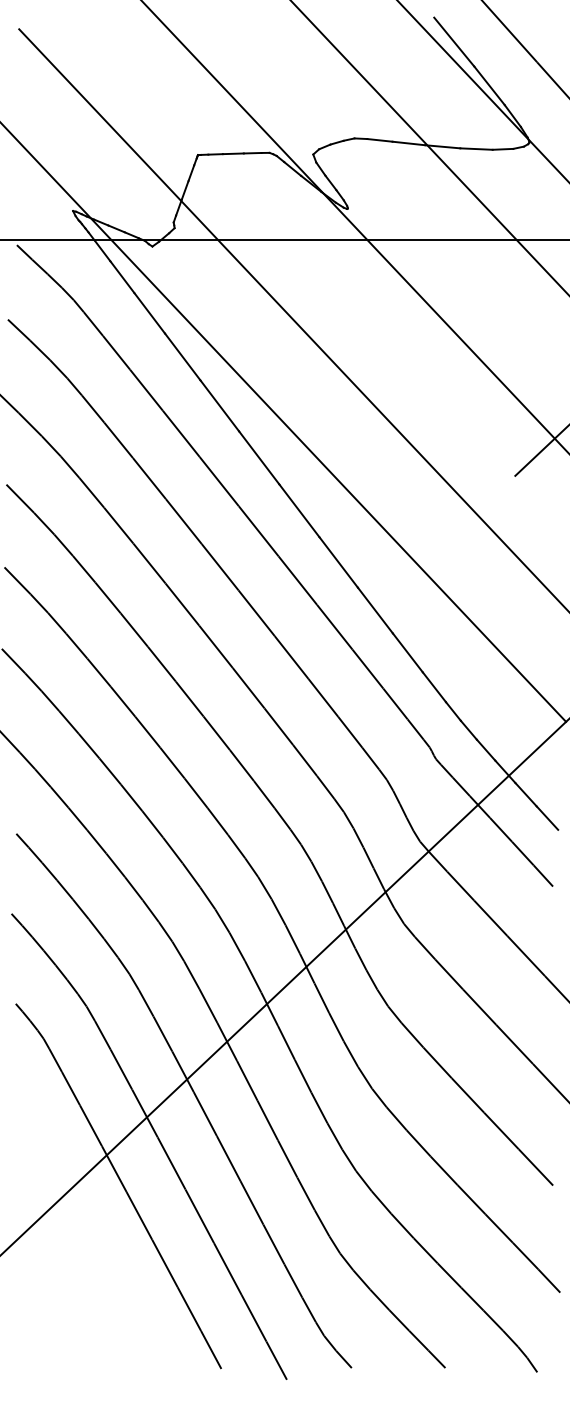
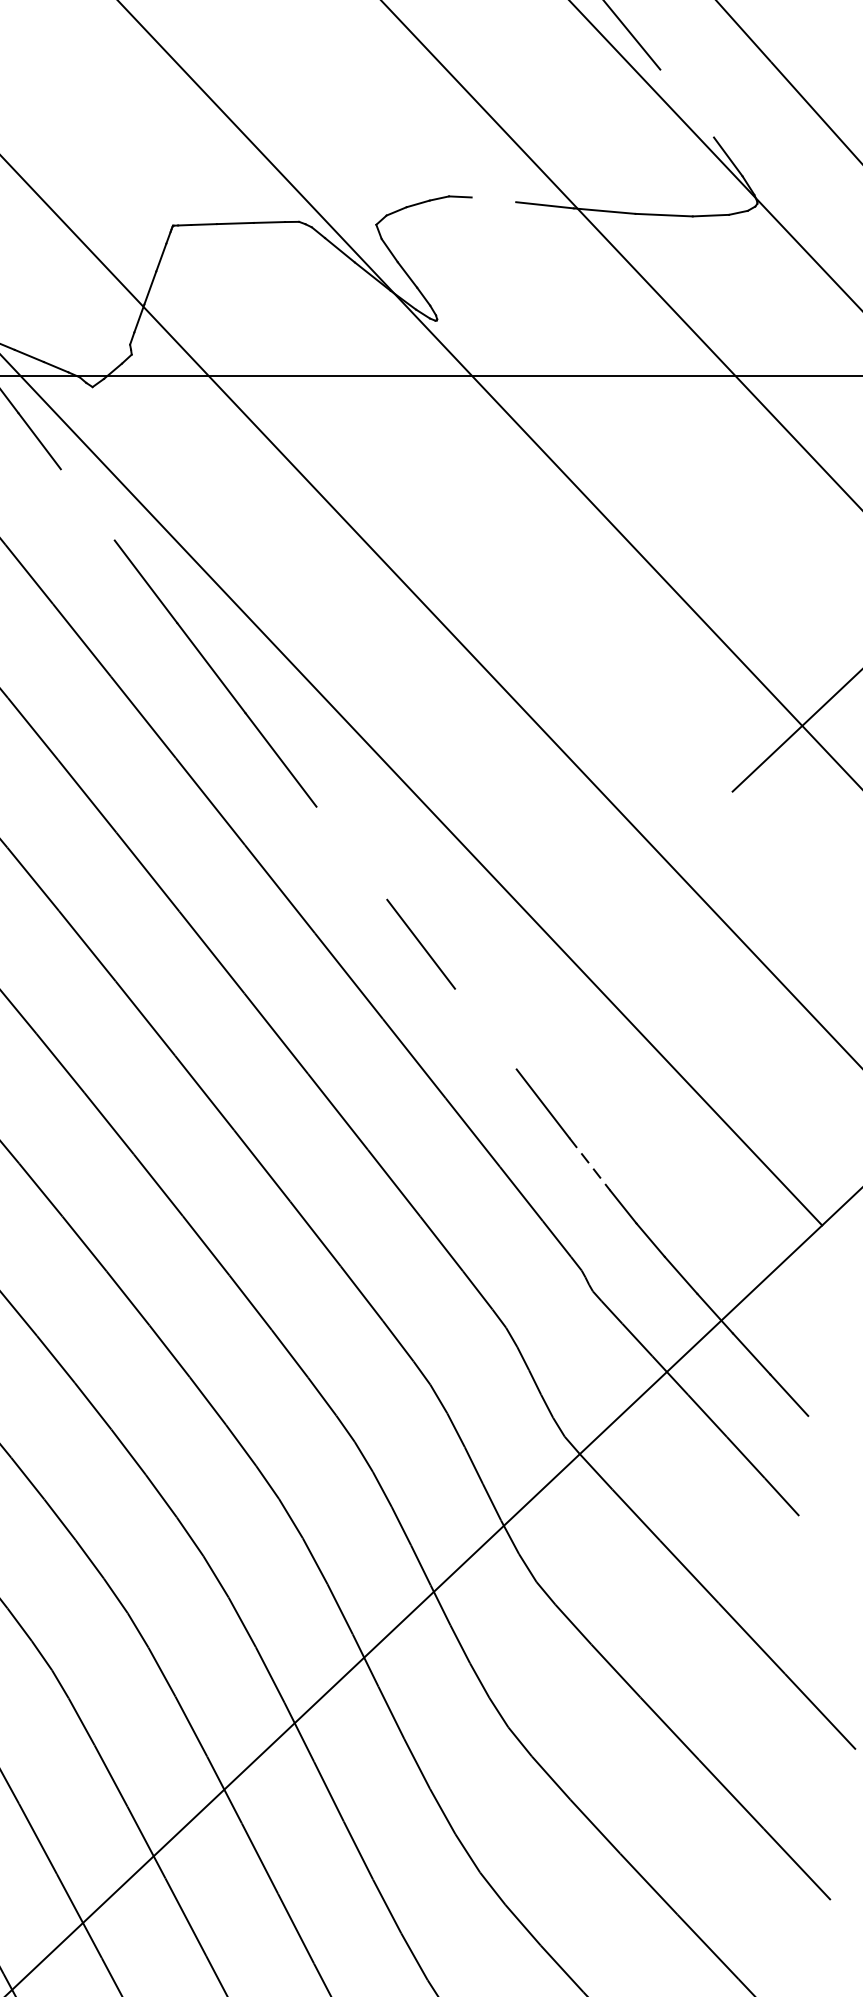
line: (489, 85) -> (687, 103), removed
line: (379, 140) -> (493, 200), removed
line: (149, 313) -> (87, 505), removed
line: (299, 510) -> (351, 852), removed
line: (374, 610) -> (484, 1029), removed
line: (434, 687) -> (590, 1164), solid -> dashed

